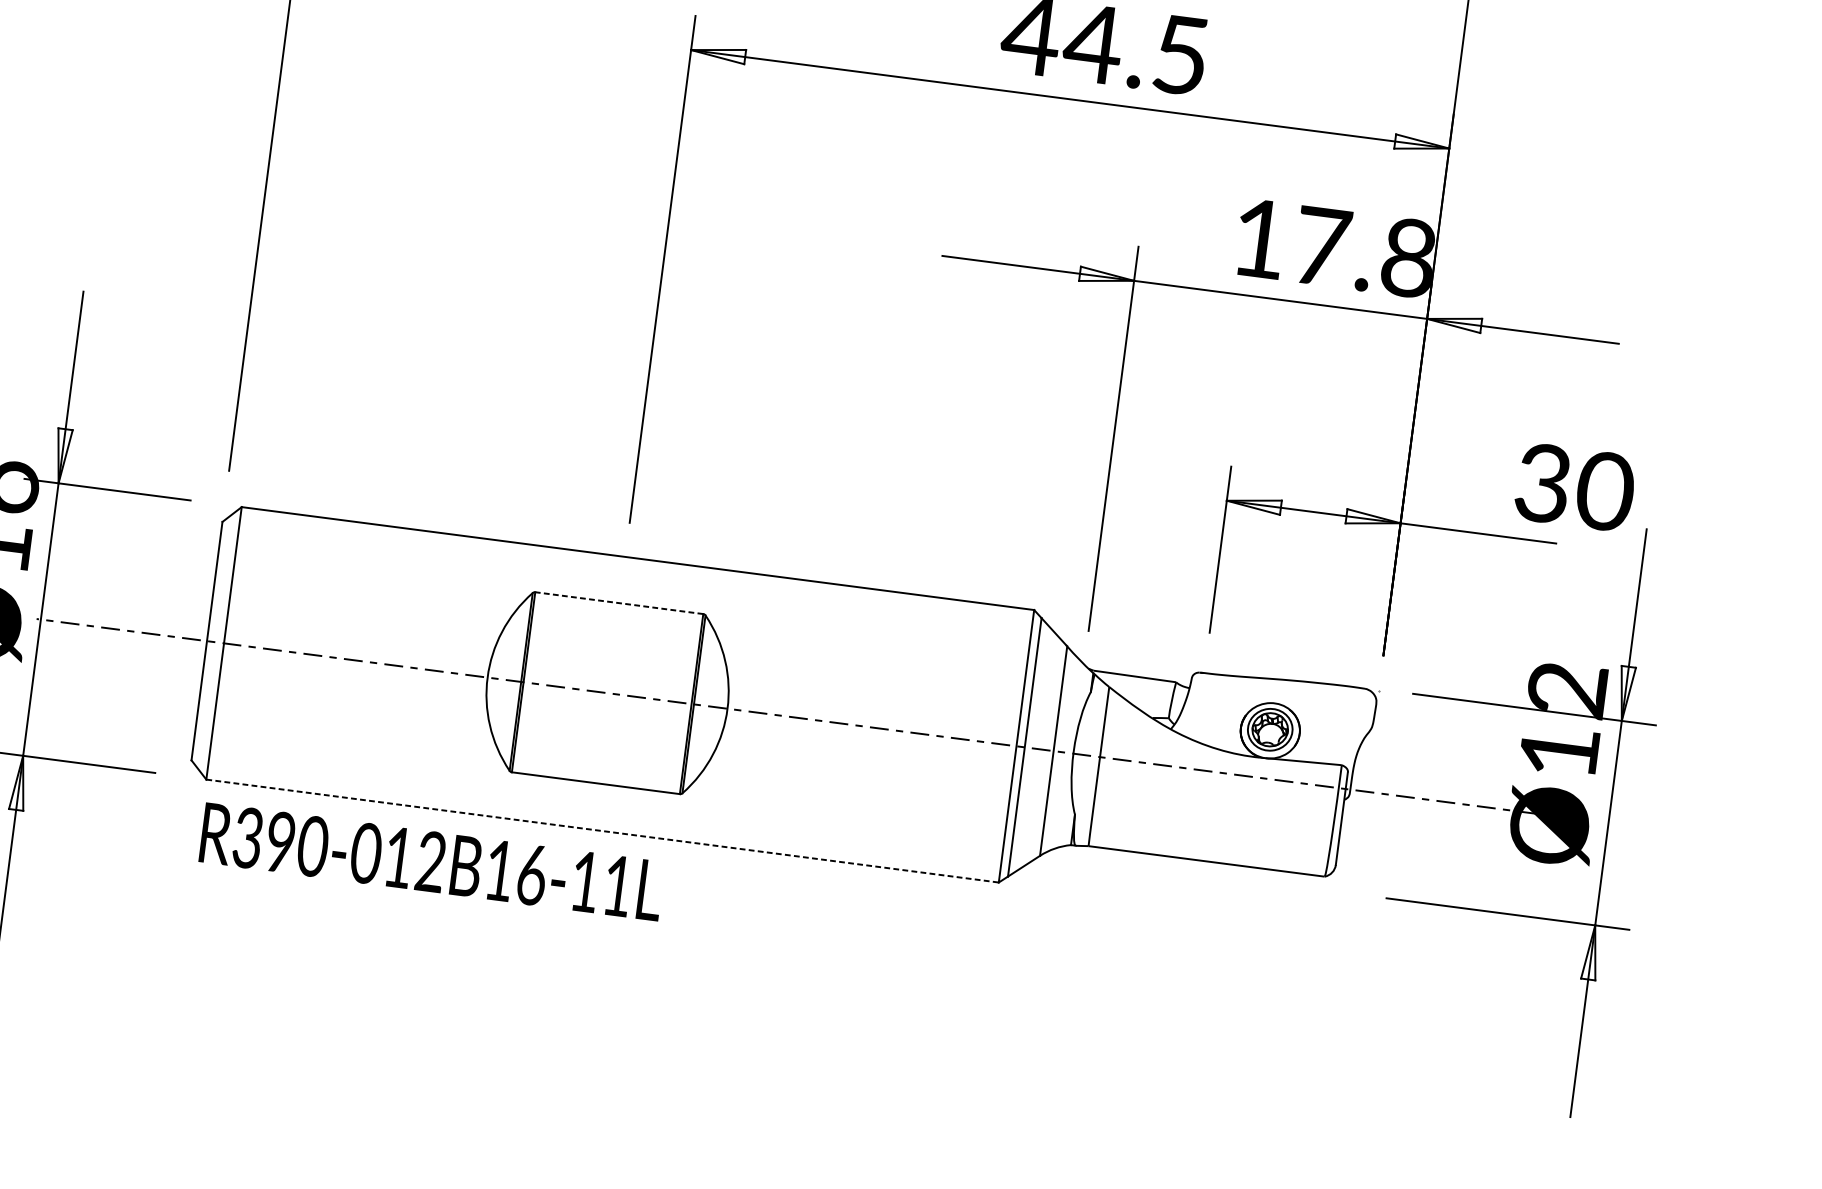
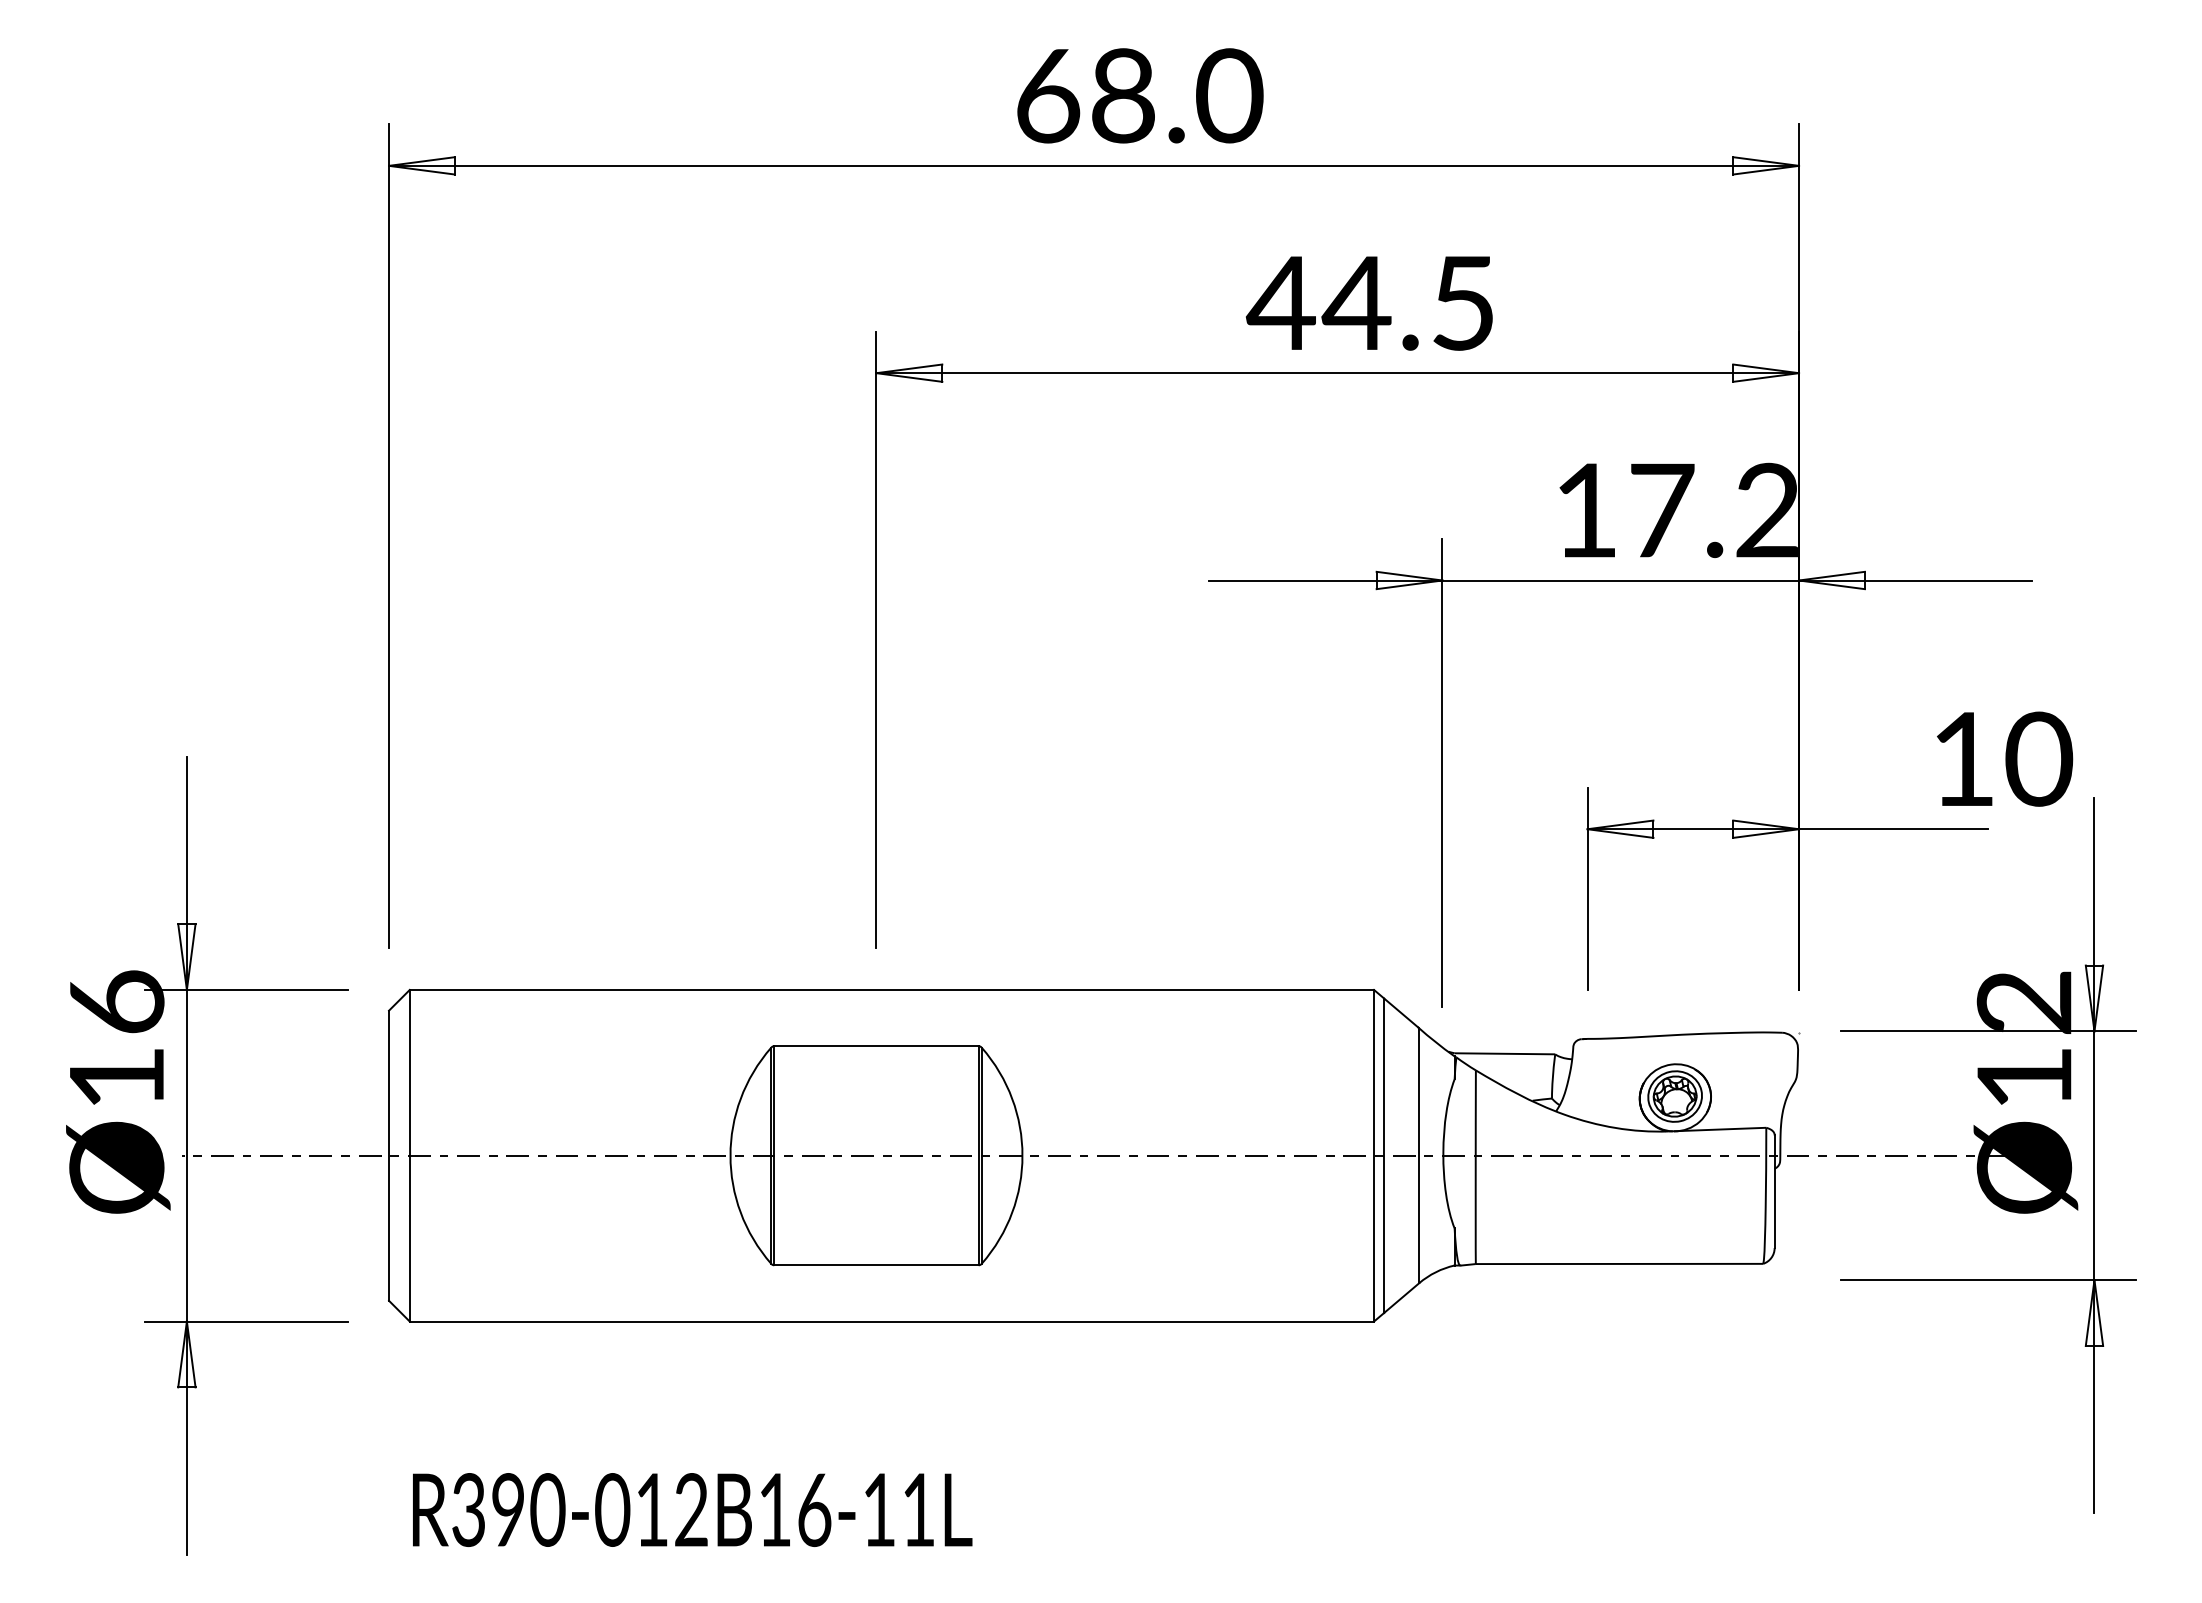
text: (1407, 257) -> (1766, 510), 17.8 -> 17.2
text: (1542, 482) -> (1962, 758), 30 -> 10
line: (618, 603) -> (875, 1046), dashed -> solid
line: (603, 831) -> (892, 1321), dashed -> solid
text: (431, 861) -> (692, 1509), moved

